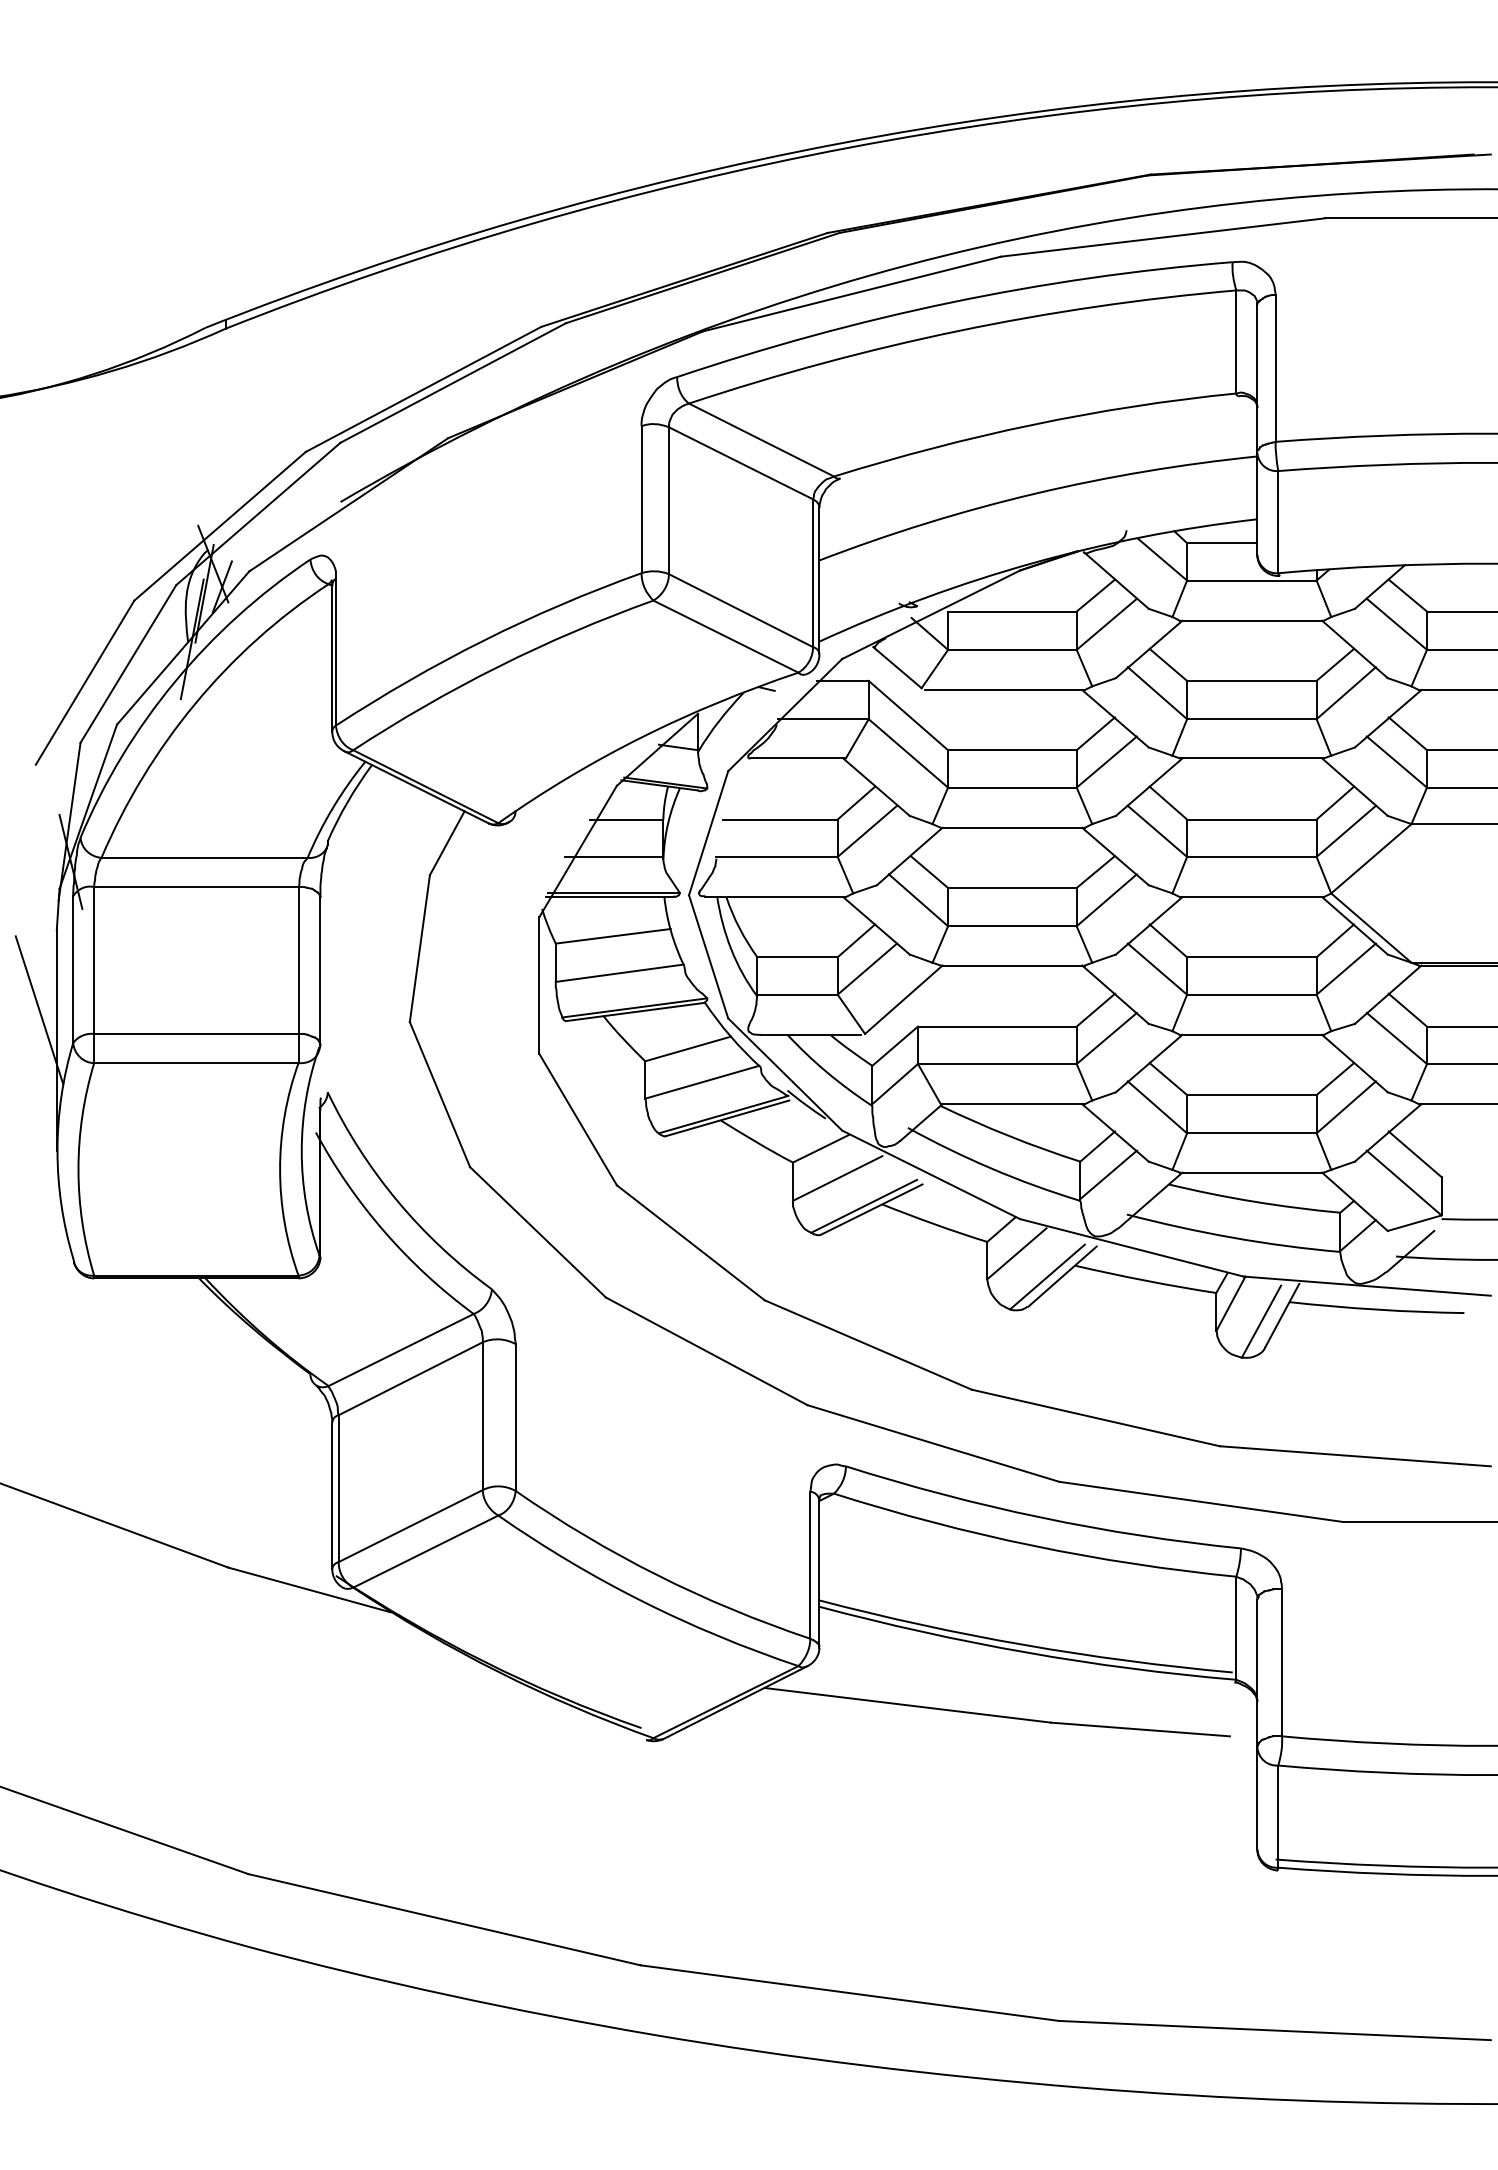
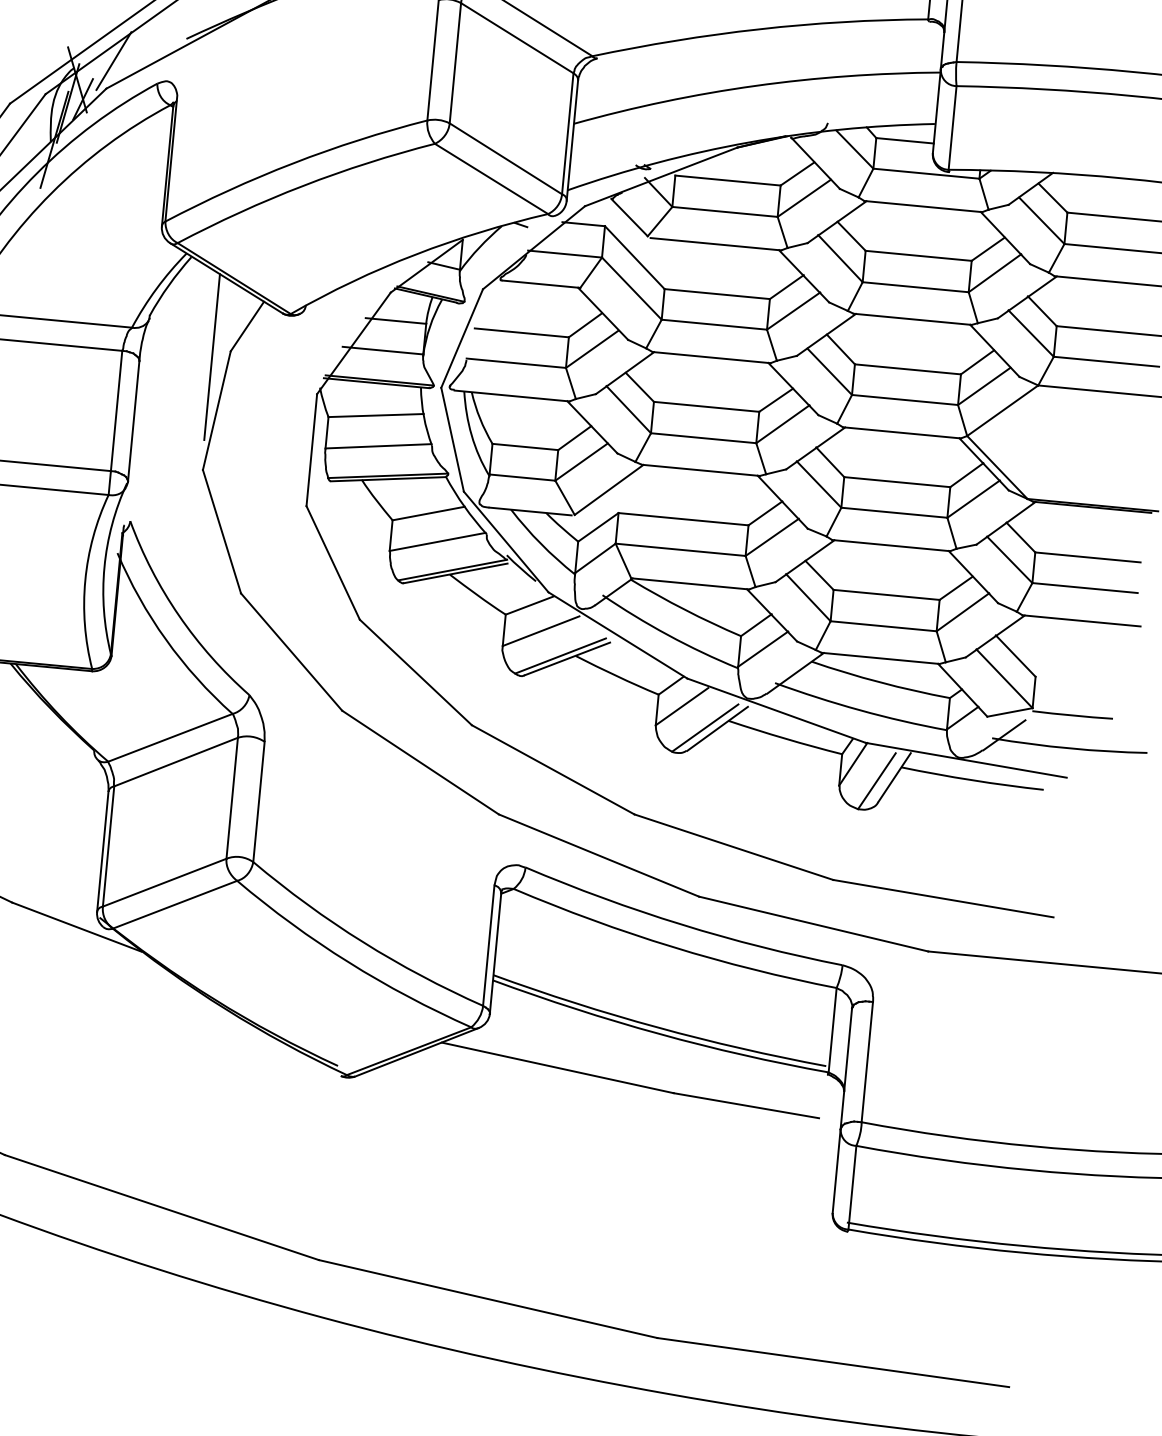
line: (255, 537) -> (114, 61), added
line: (408, 884) -> (212, 357), added

